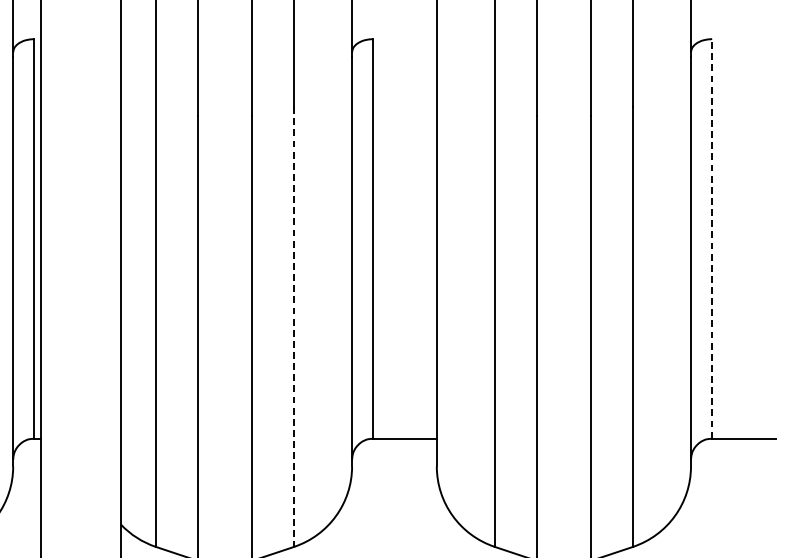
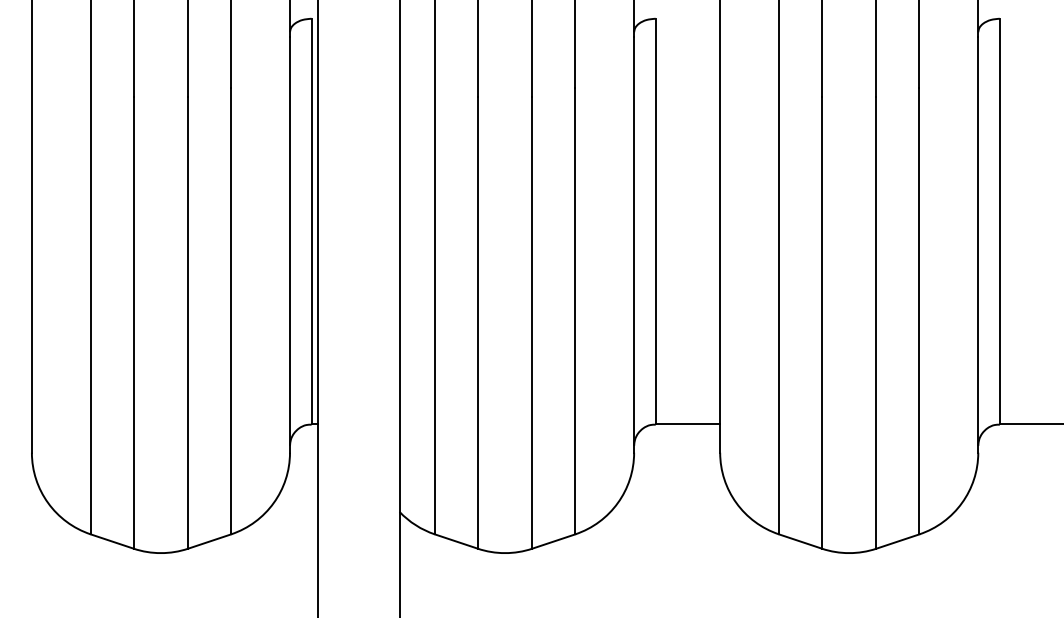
line: (711, 238) -> (999, 221), dashed -> solid
line: (294, 327) -> (575, 311), dashed -> solid

